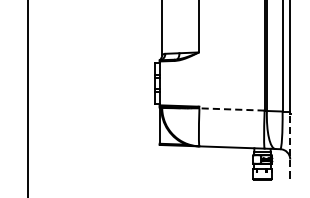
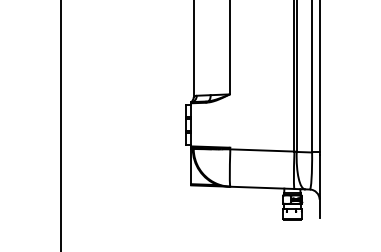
line: (231, 109) -> (261, 150), dashed -> solid
line: (290, 146) -> (319, 186), dashed -> solid

